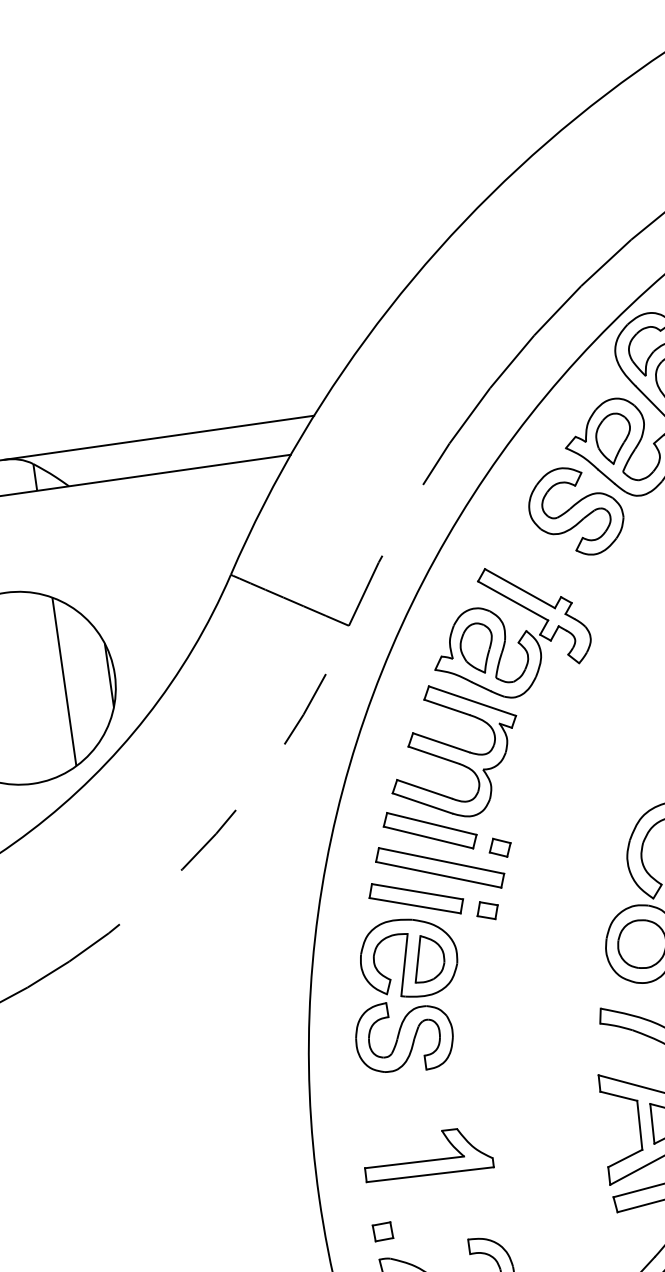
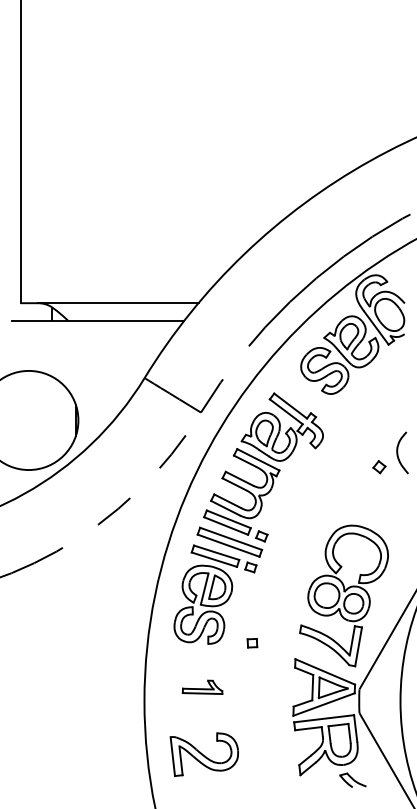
line: (64, 681) -> (52, 420), removed
part: (427, 1155) -> (202, 687), size x0.6
part: (383, 1232) -> (252, 643), moved

